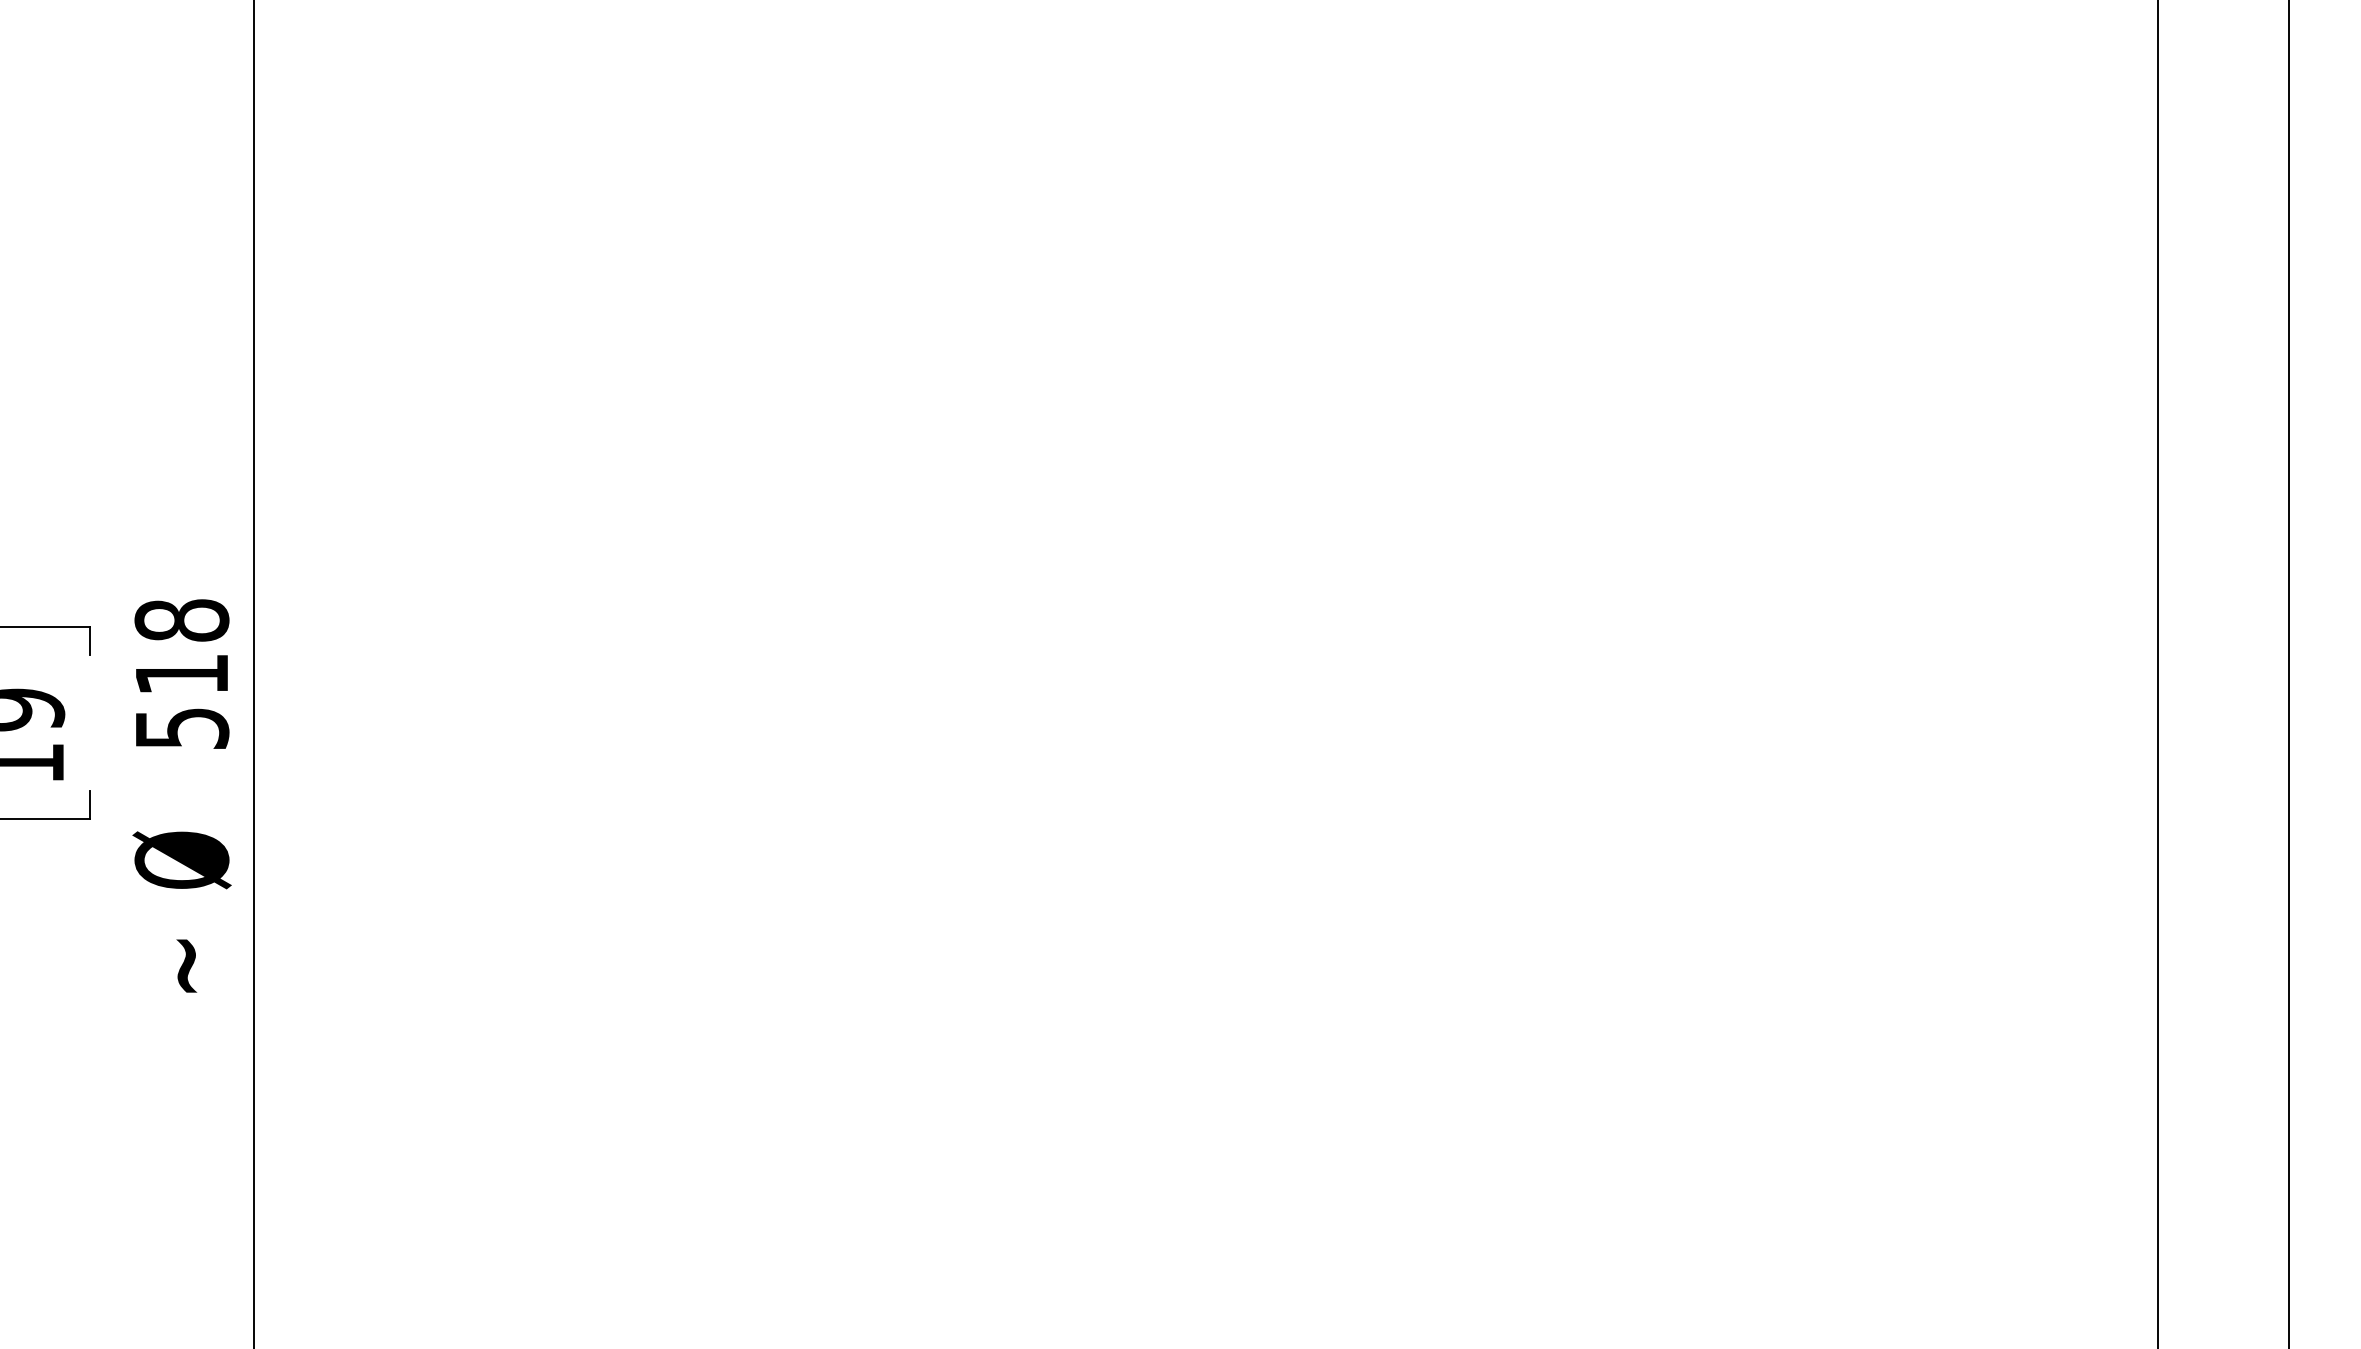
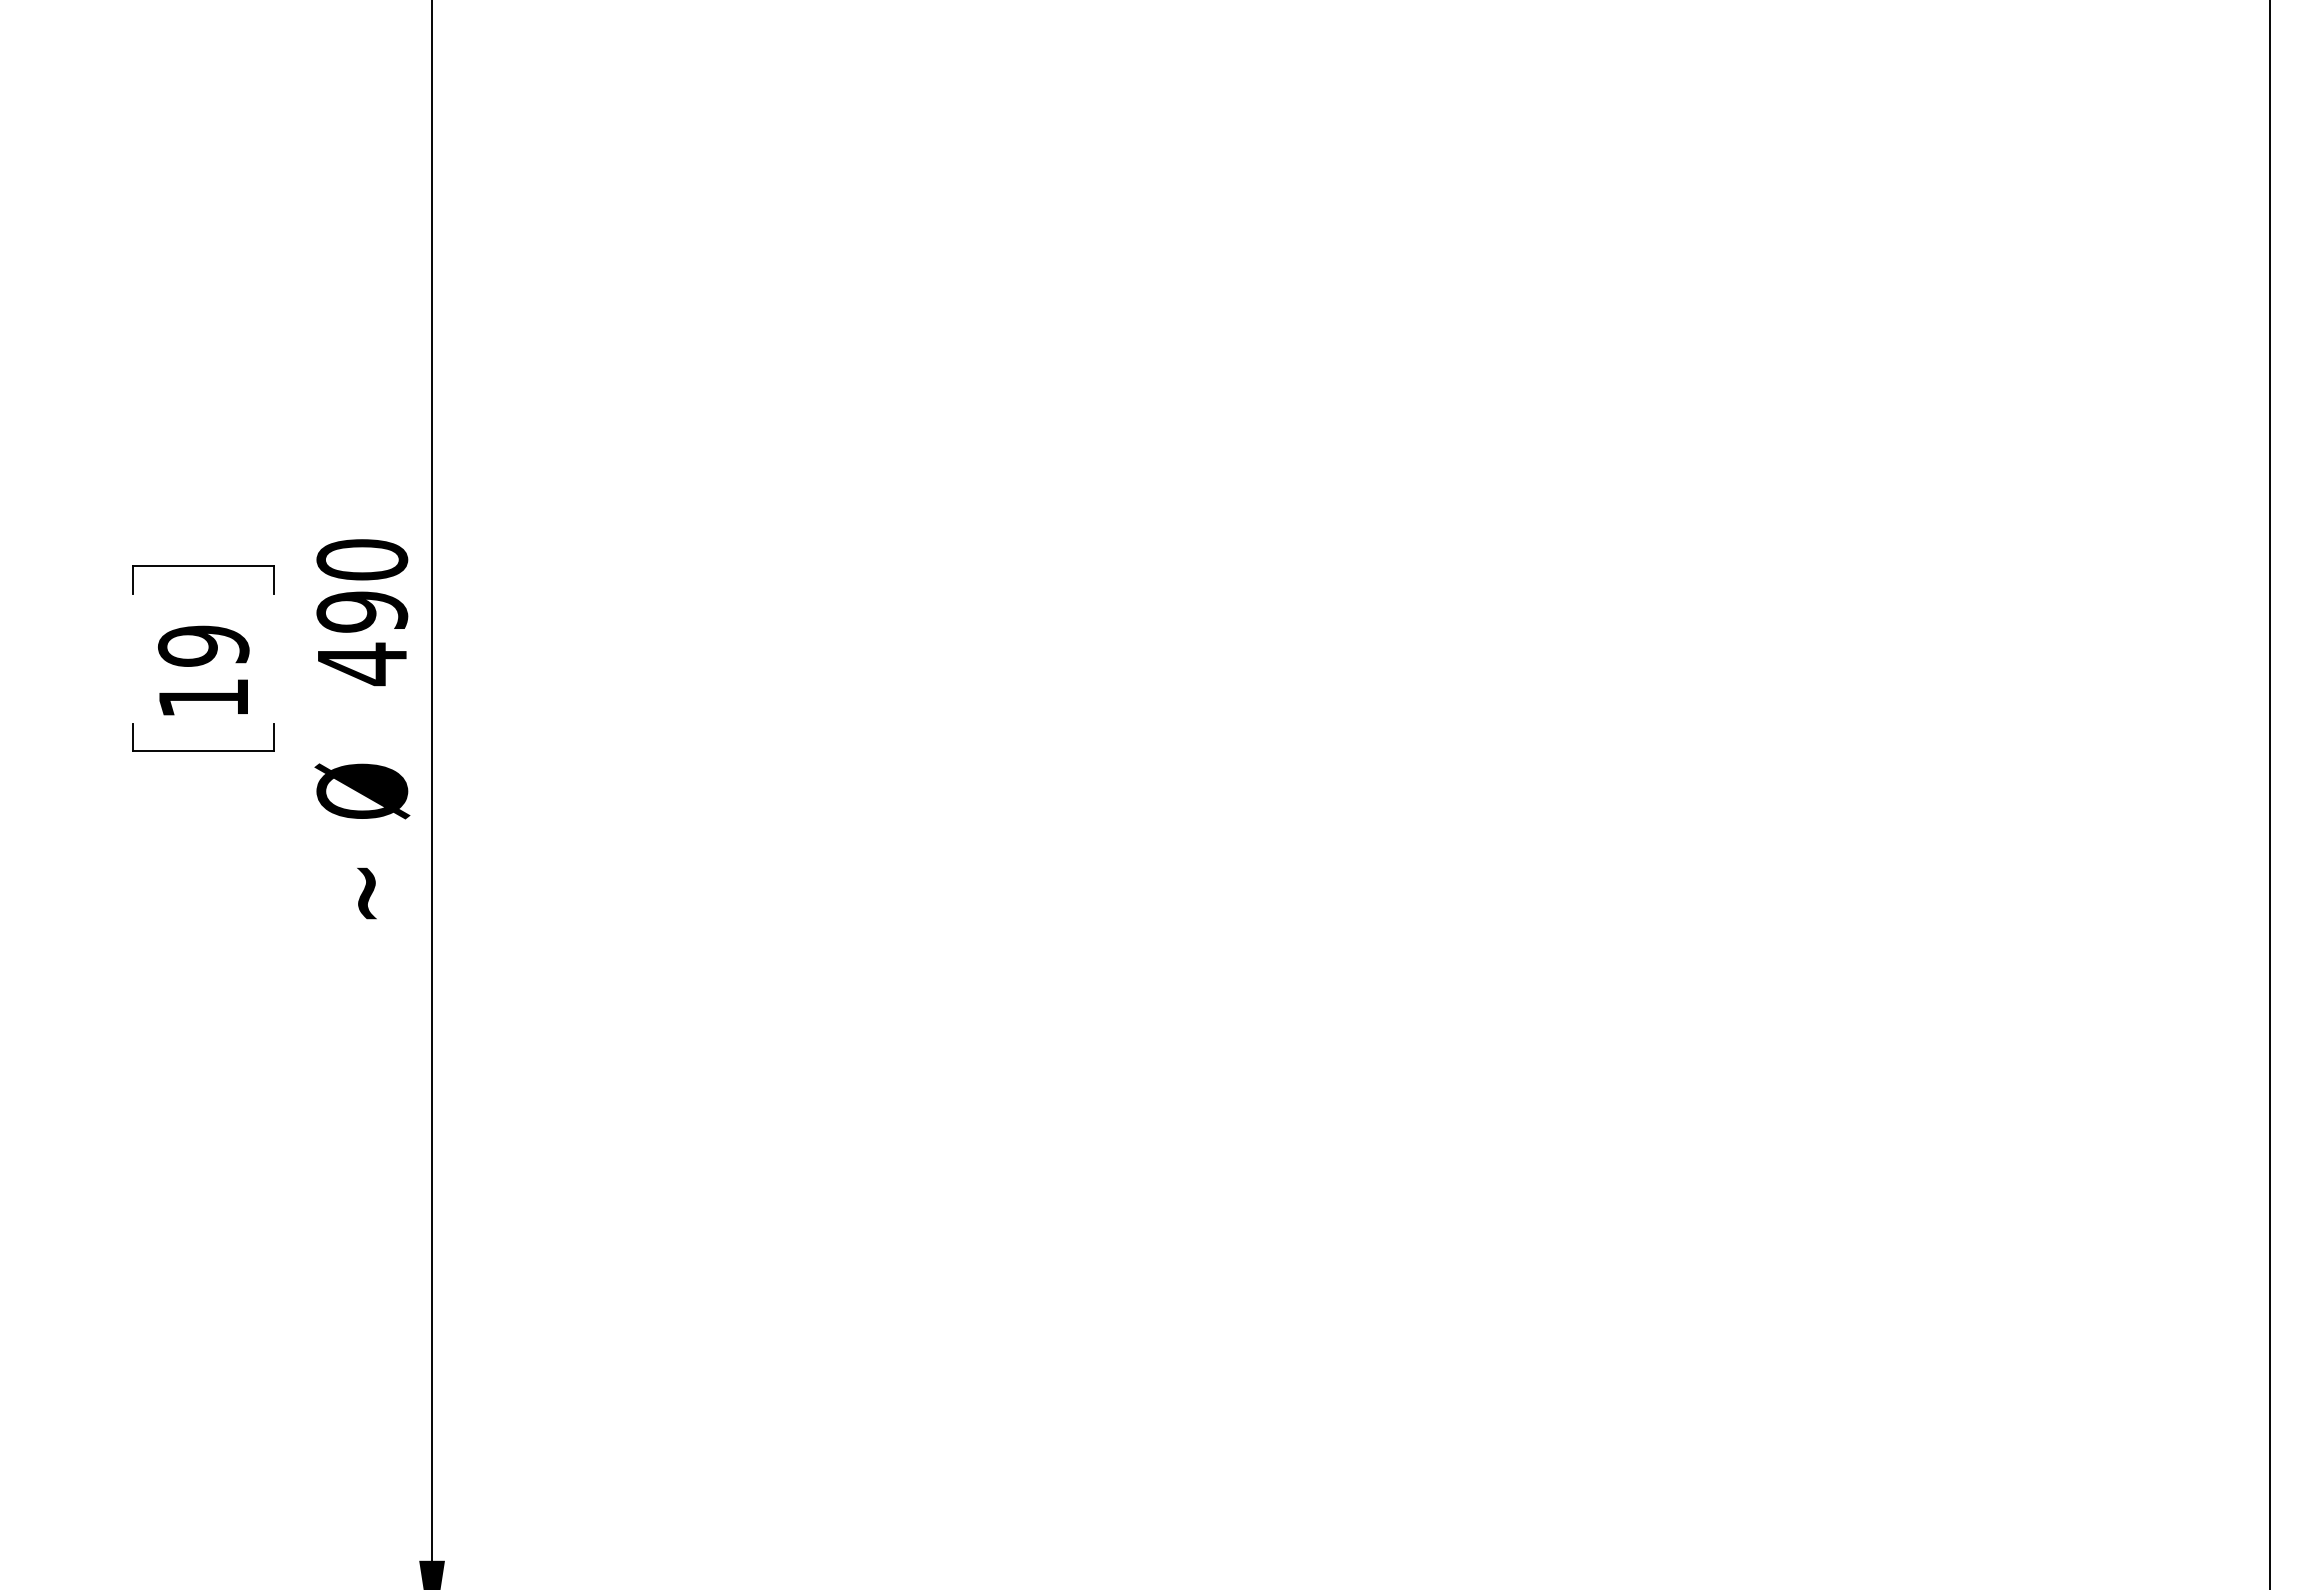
text: (182, 675) -> (362, 612), 518 -> 490

